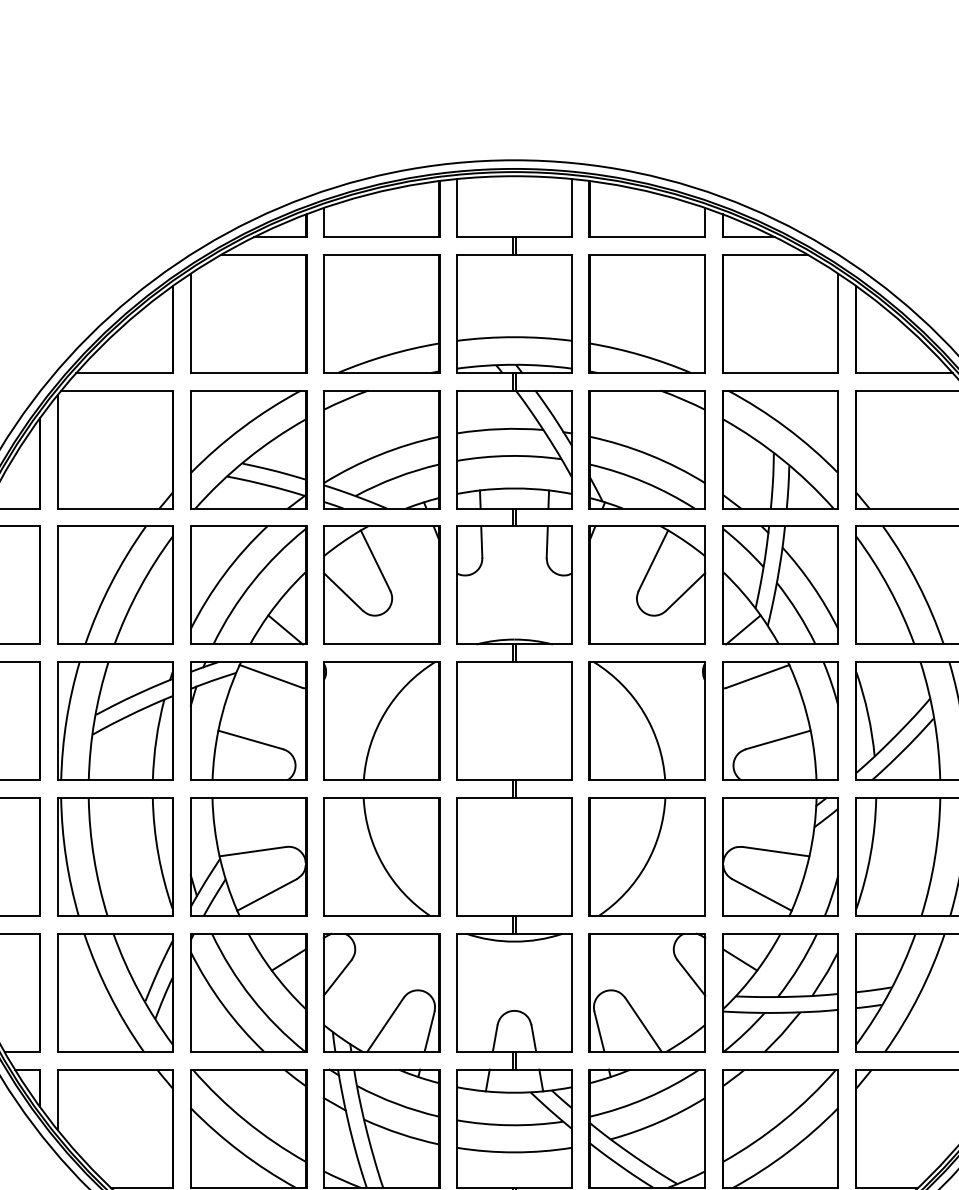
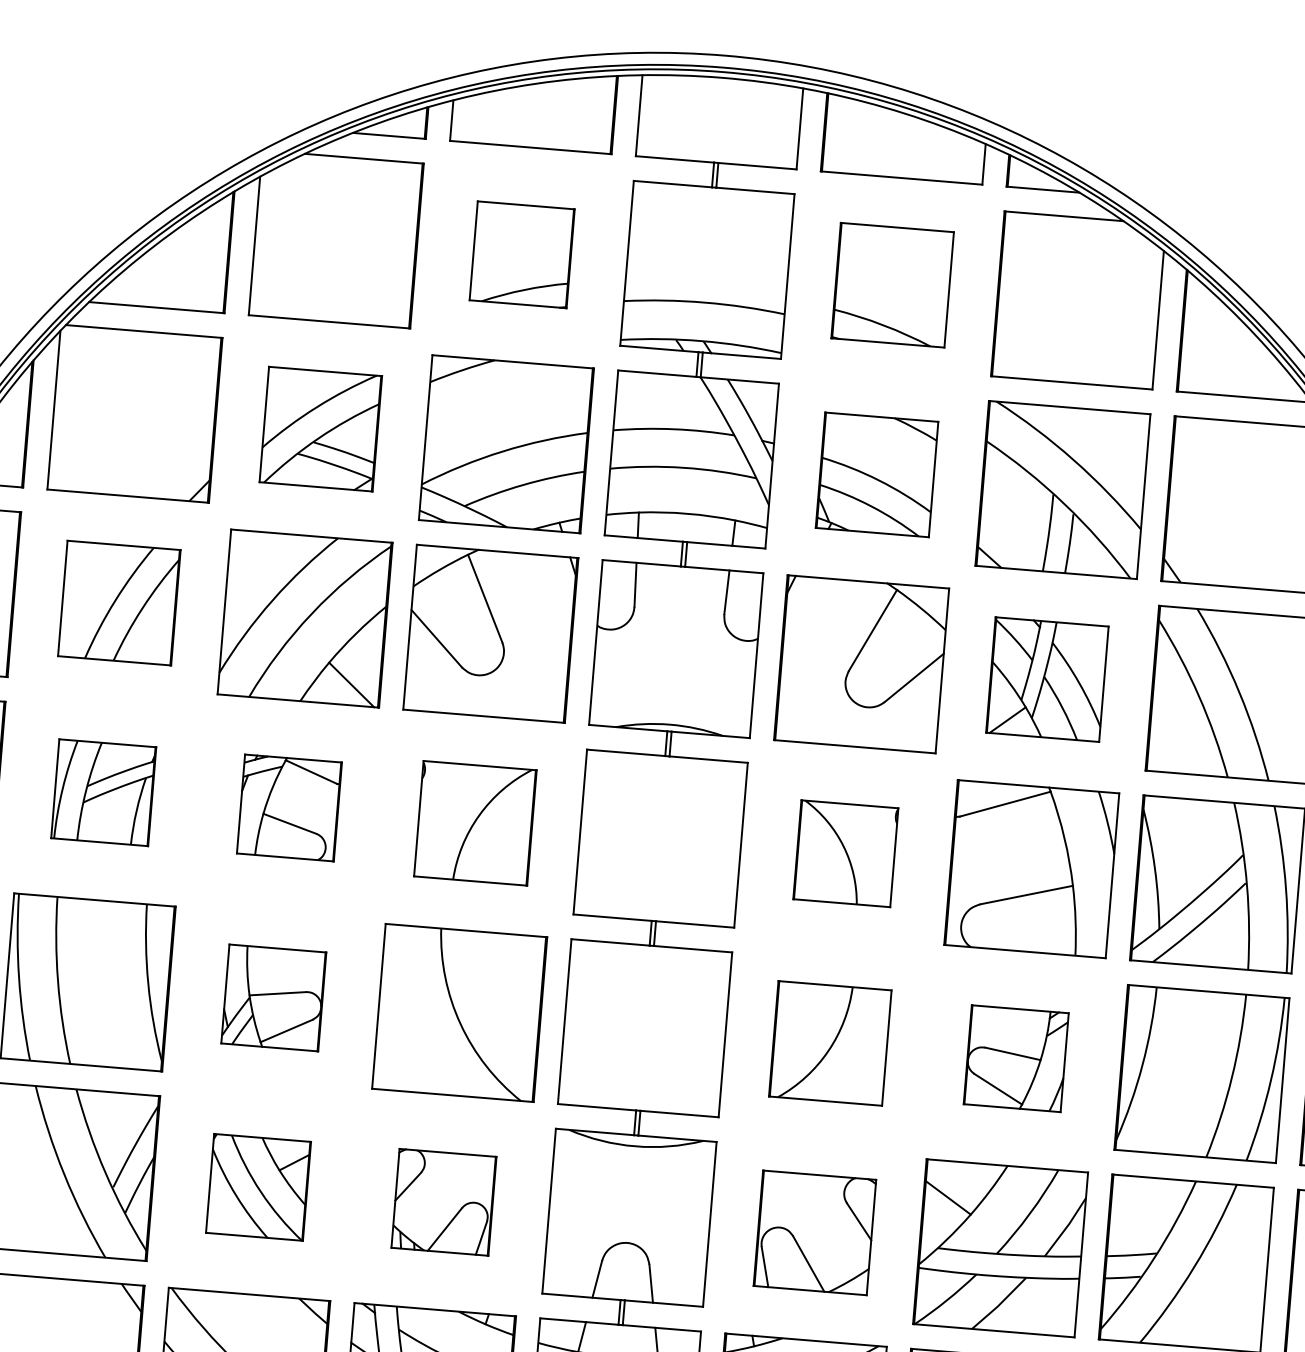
part: (381, 313) -> (521, 254), size x0.6
part: (646, 313) -> (891, 284), size x0.7
part: (248, 449) -> (320, 428), size x0.7
part: (646, 449) -> (876, 474), size x0.7
part: (115, 584) -> (119, 601), size x0.7
part: (780, 585) -> (1047, 679), size x0.7
part: (115, 720) -> (103, 791), size x0.6
part: (248, 720) -> (289, 807), size x0.6
part: (381, 720) -> (475, 822), size x0.7
part: (646, 720) -> (844, 852), size x0.6
part: (646, 856) -> (829, 1042), size x0.7
part: (780, 856) -> (1016, 1057), size x0.6
part: (248, 857) -> (273, 998), size x0.6
part: (248, 992) -> (258, 1186), size x0.6
part: (381, 992) -> (443, 1202), size x0.6
part: (647, 992) -> (815, 1232), size x0.7

